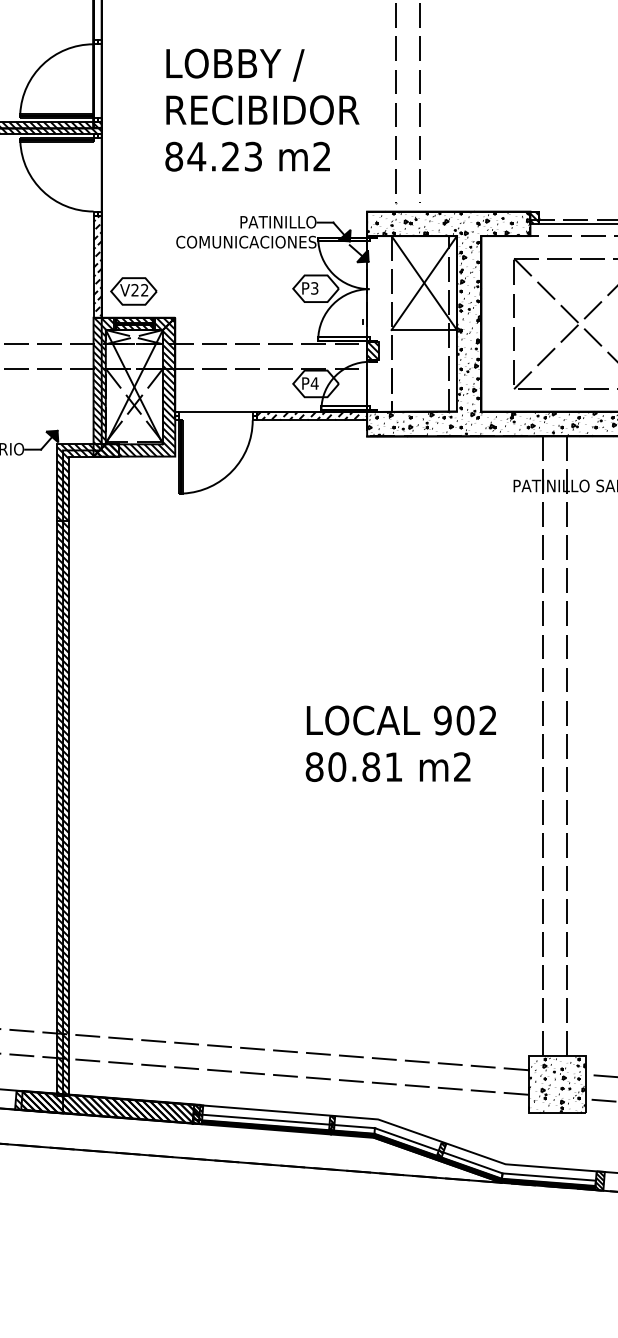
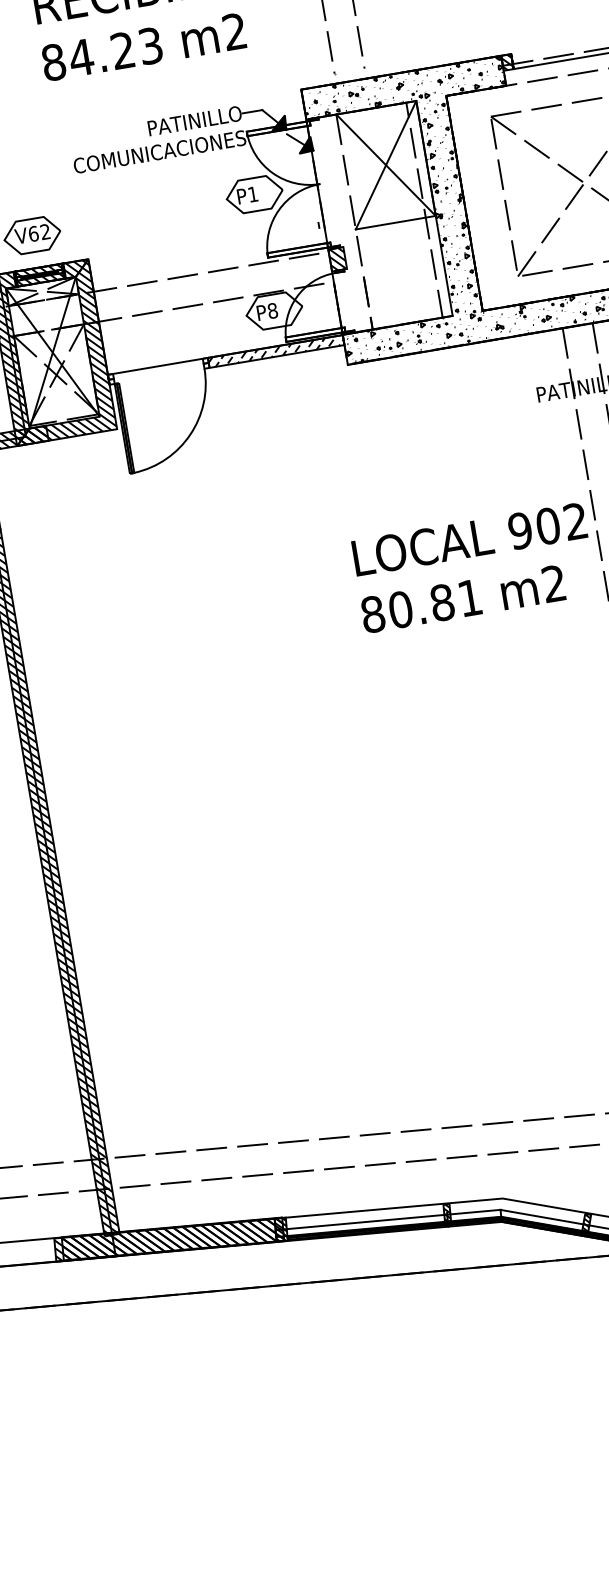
text: (314, 288) -> (252, 194), P3 -> P1
text: (134, 290) -> (32, 234), V22 -> V62
text: (314, 383) -> (272, 310), P4 -> P8
text: (400, 743) -> (473, 567), moved

